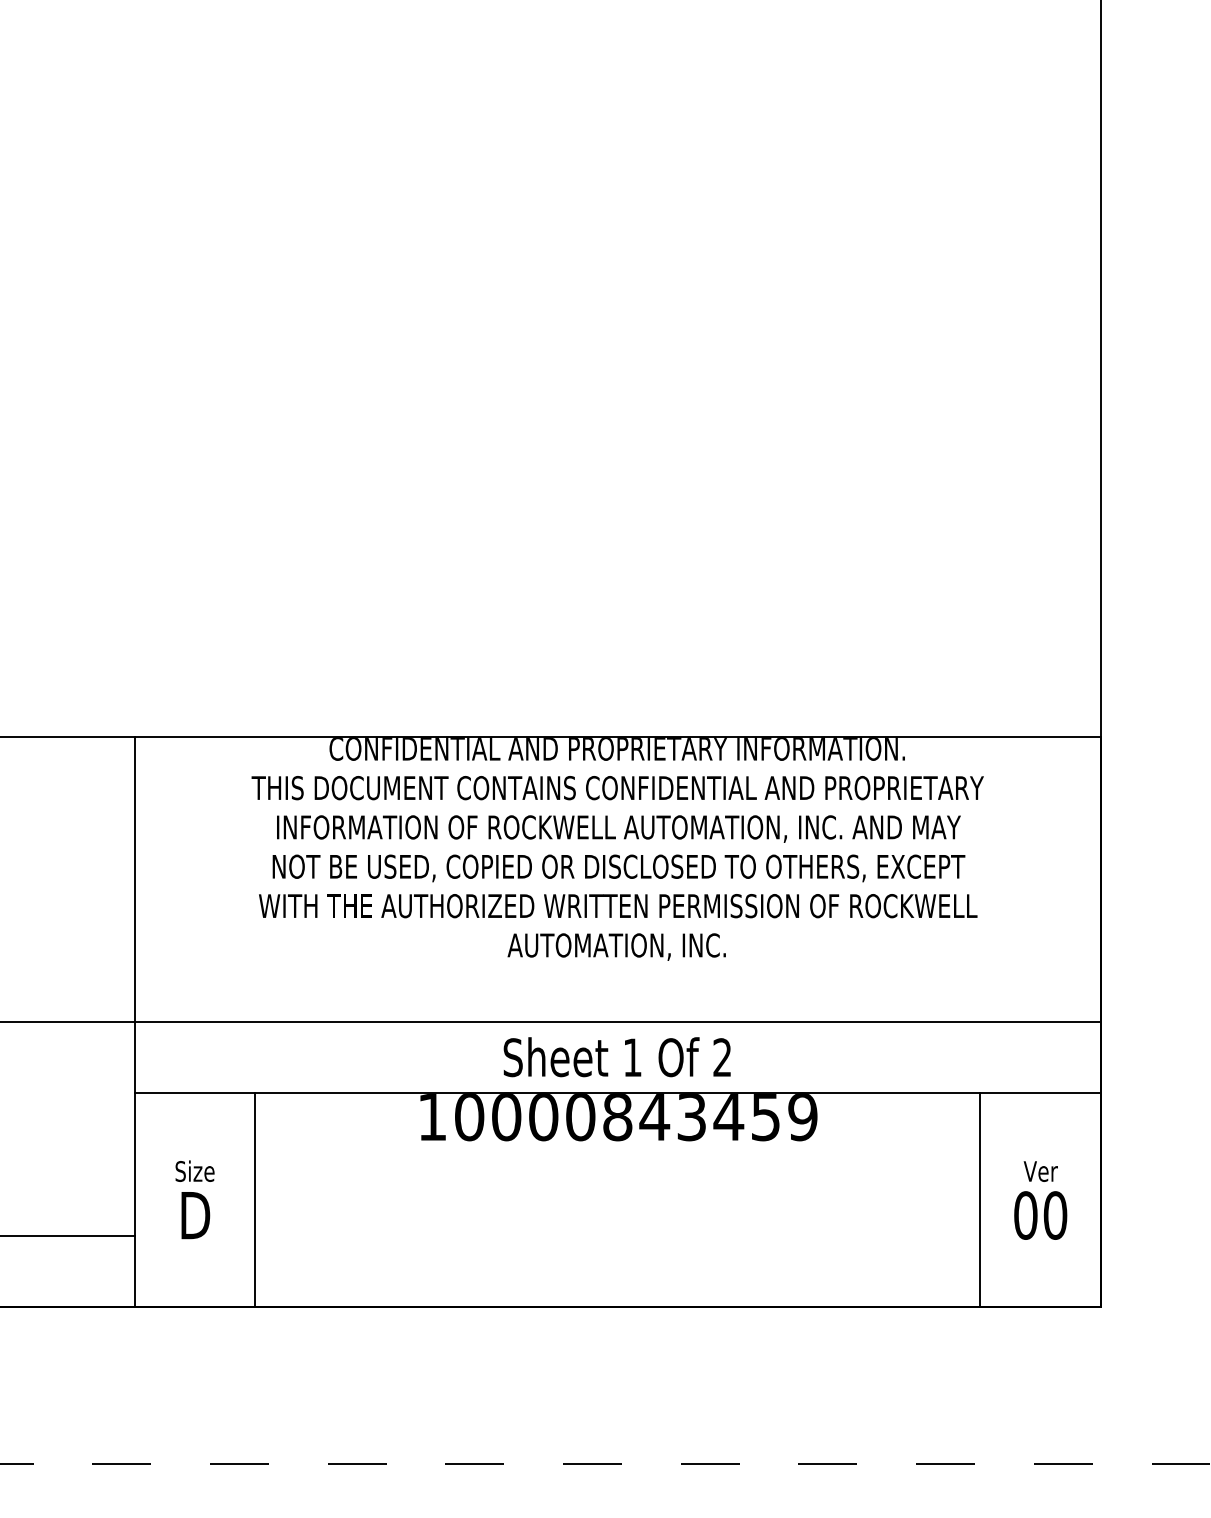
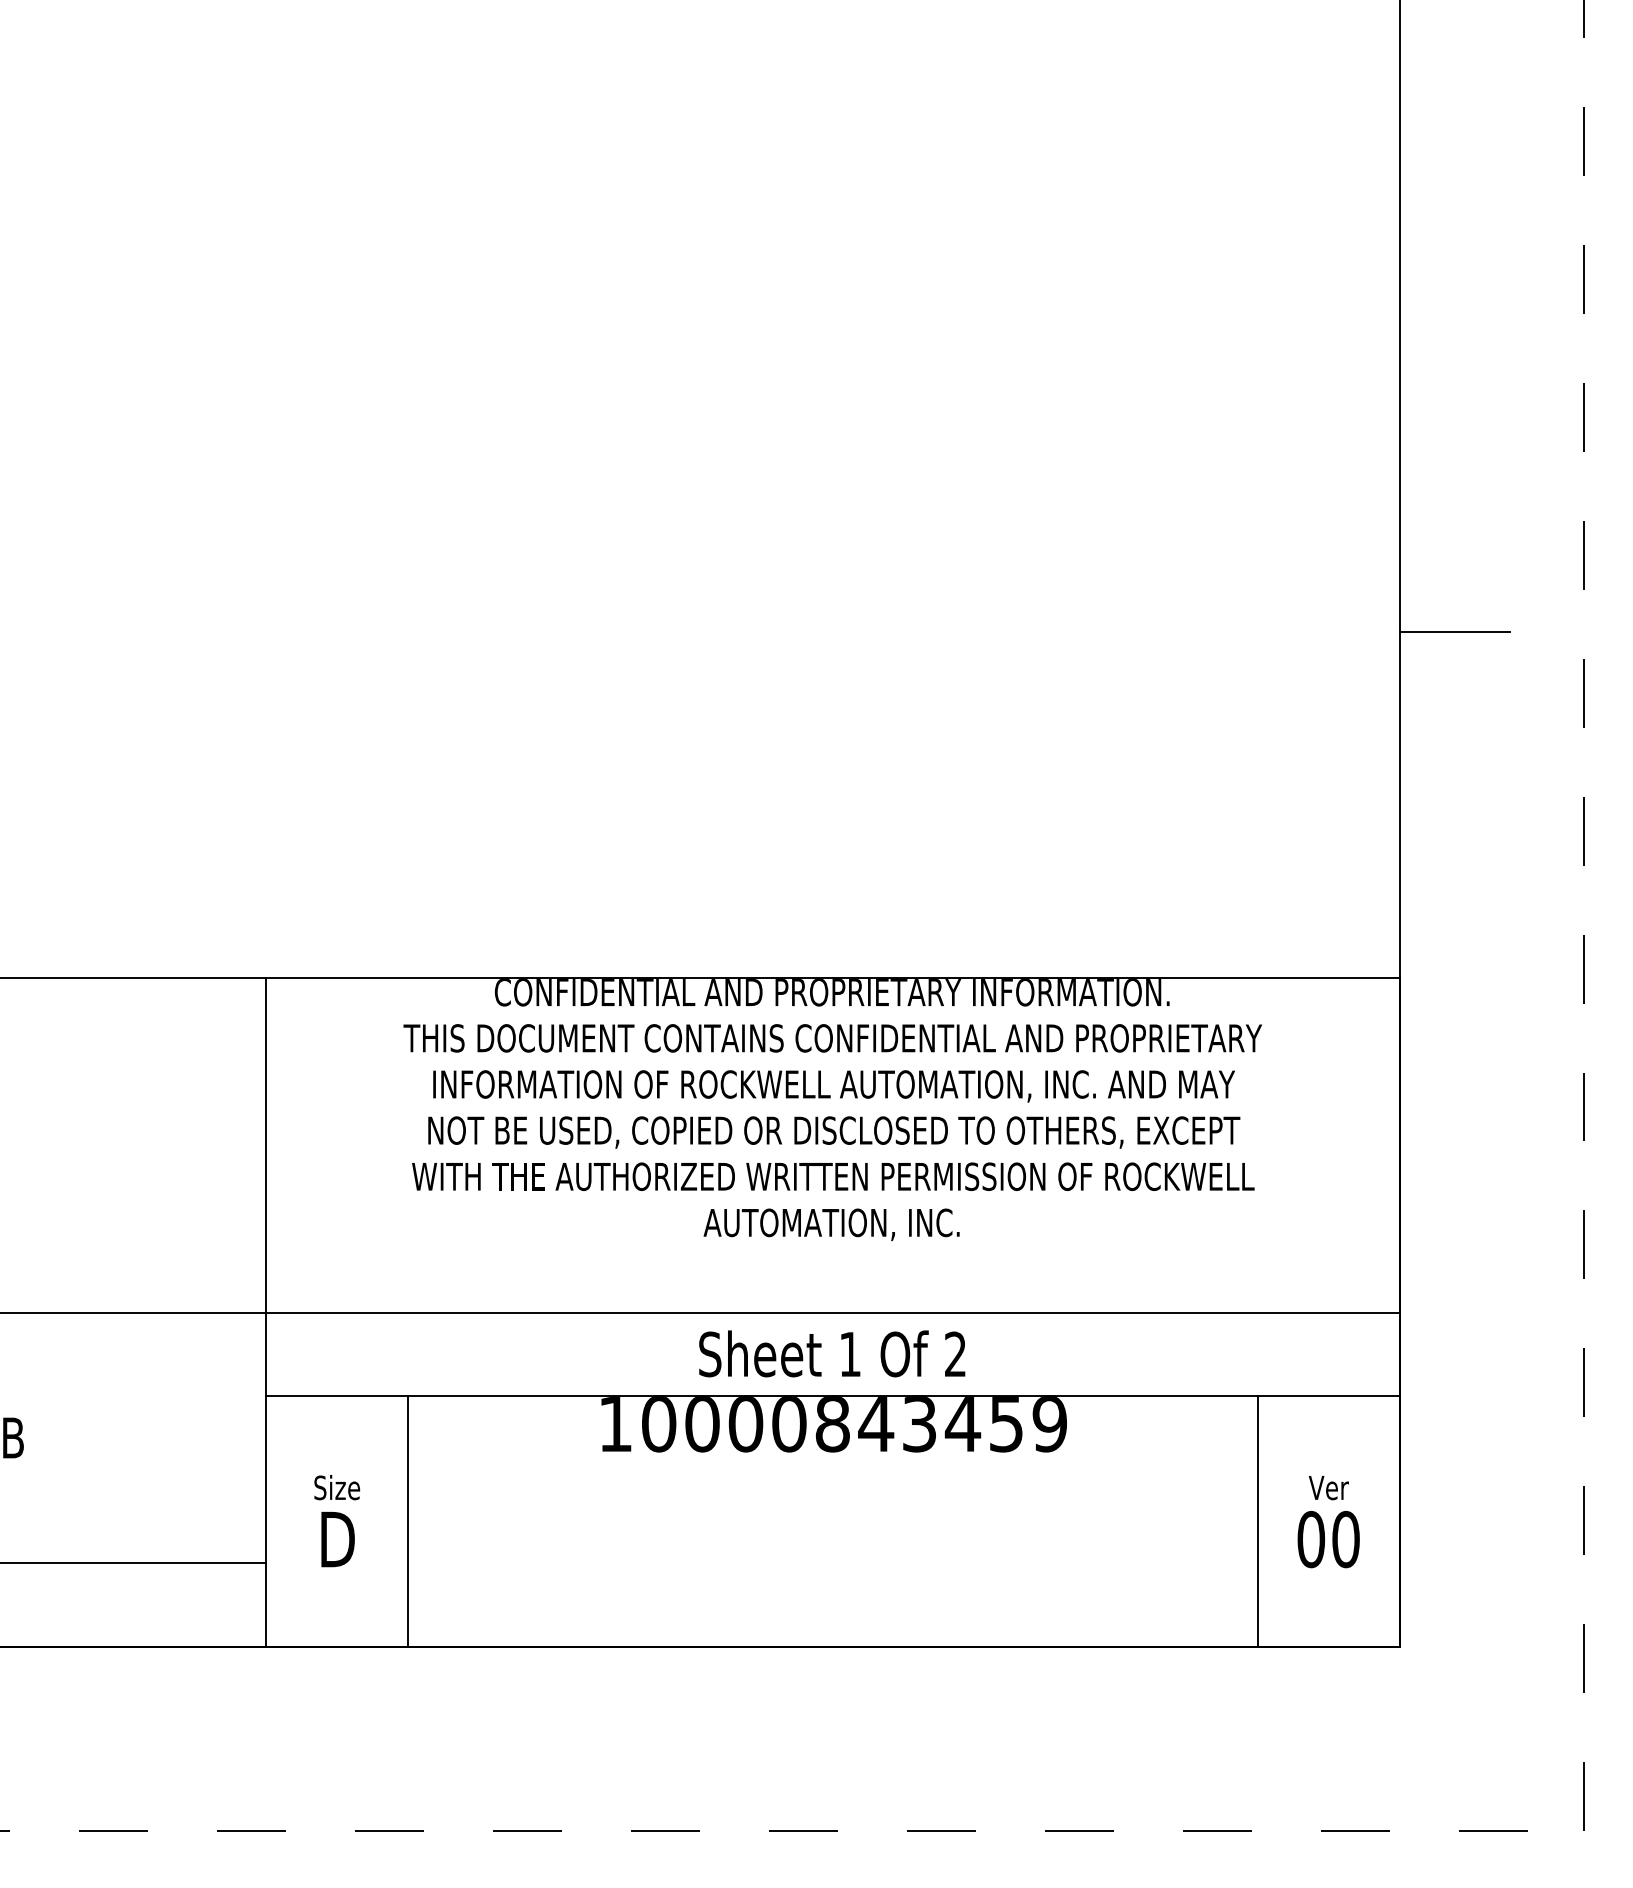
line: (1147, 441) -> (1454, 632), added

